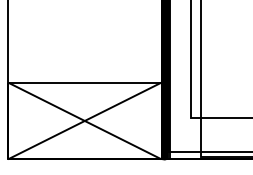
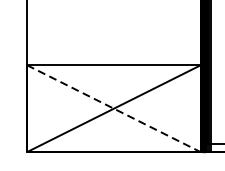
line: (84, 120) -> (113, 108), solid -> dashed

